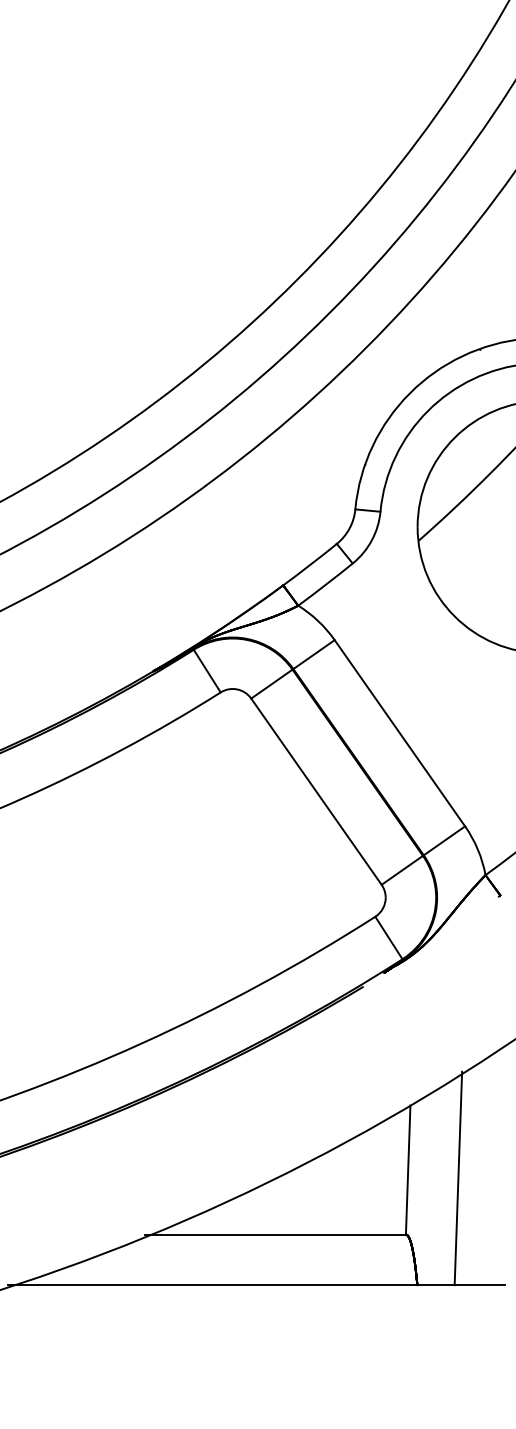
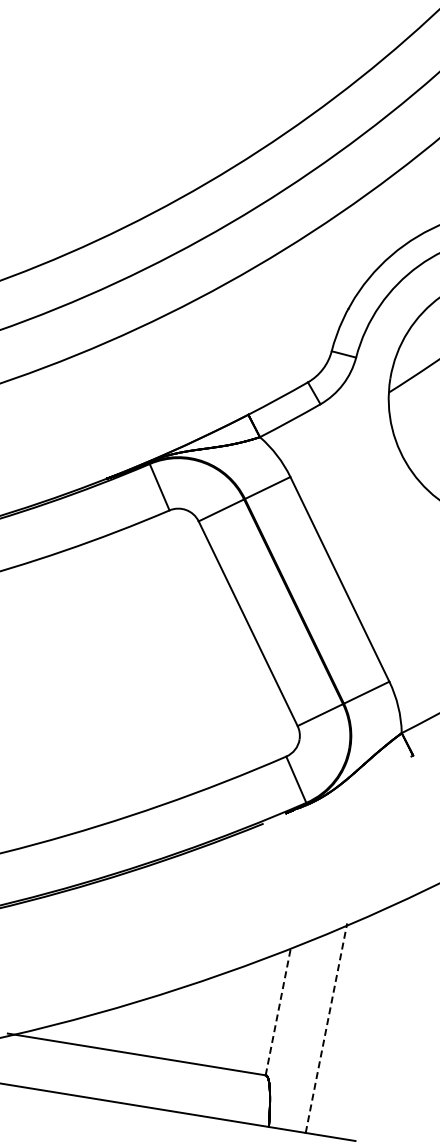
line: (408, 1170) -> (278, 1012), solid -> dashed
line: (458, 1178) -> (326, 1028), solid -> dashed

